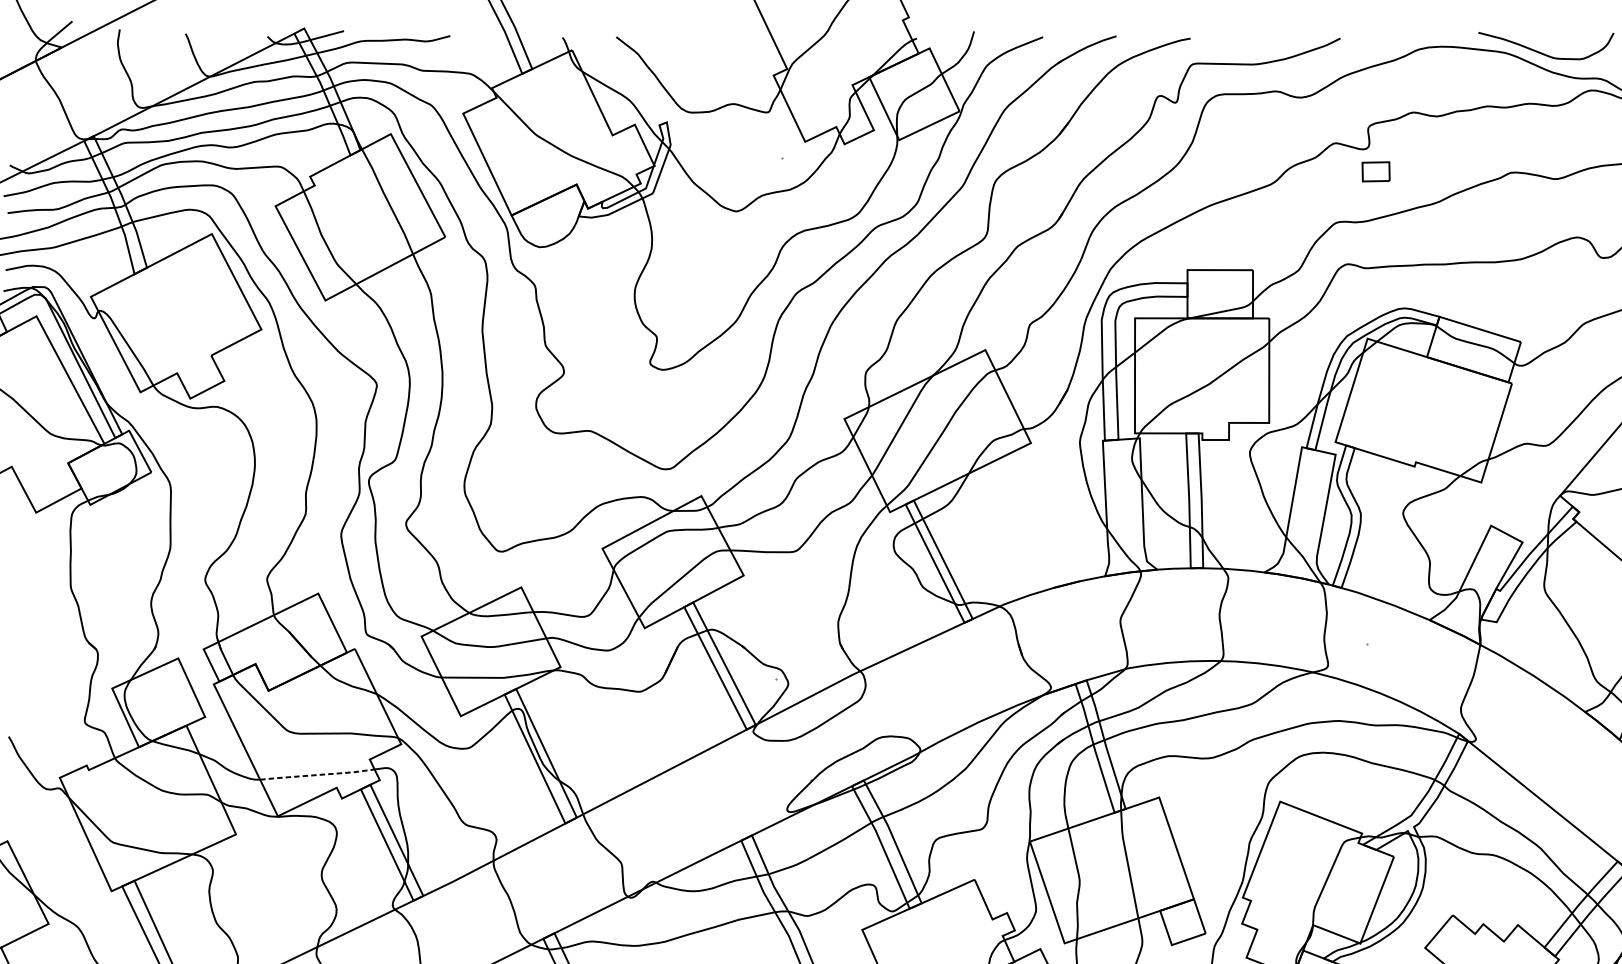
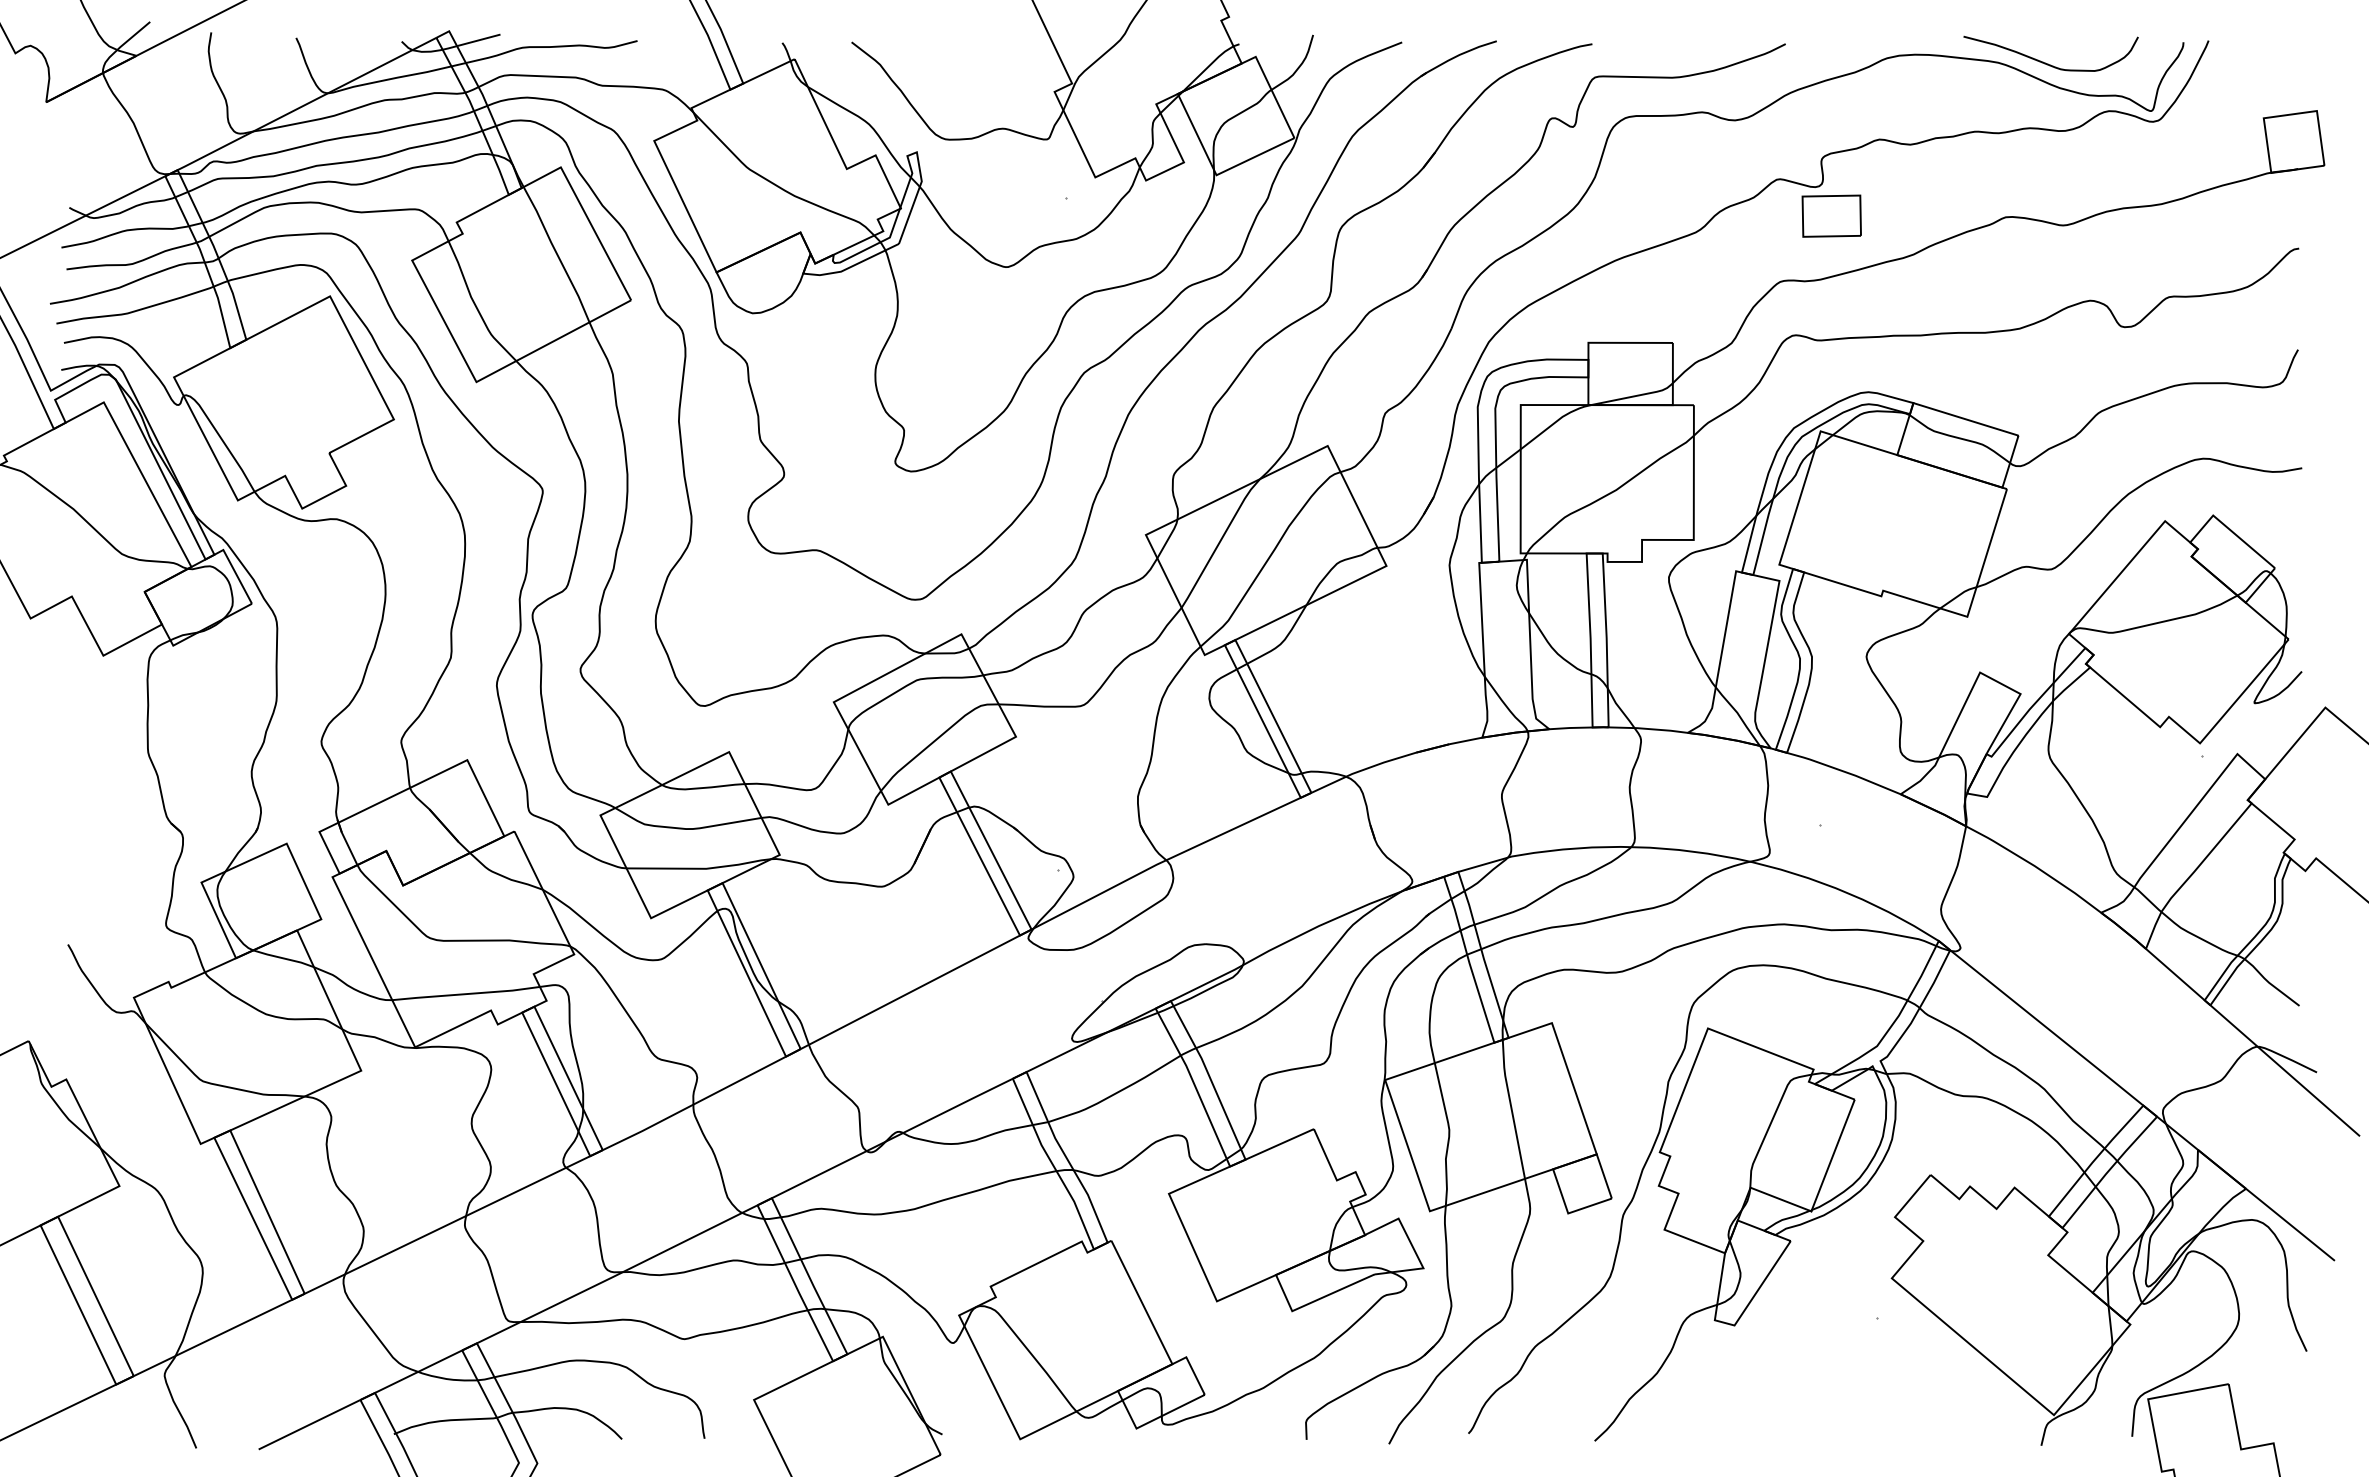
part: (1375, 171) -> (1831, 215), size x1.67
line: (317, 775) -> (466, 994), dashed -> solid

